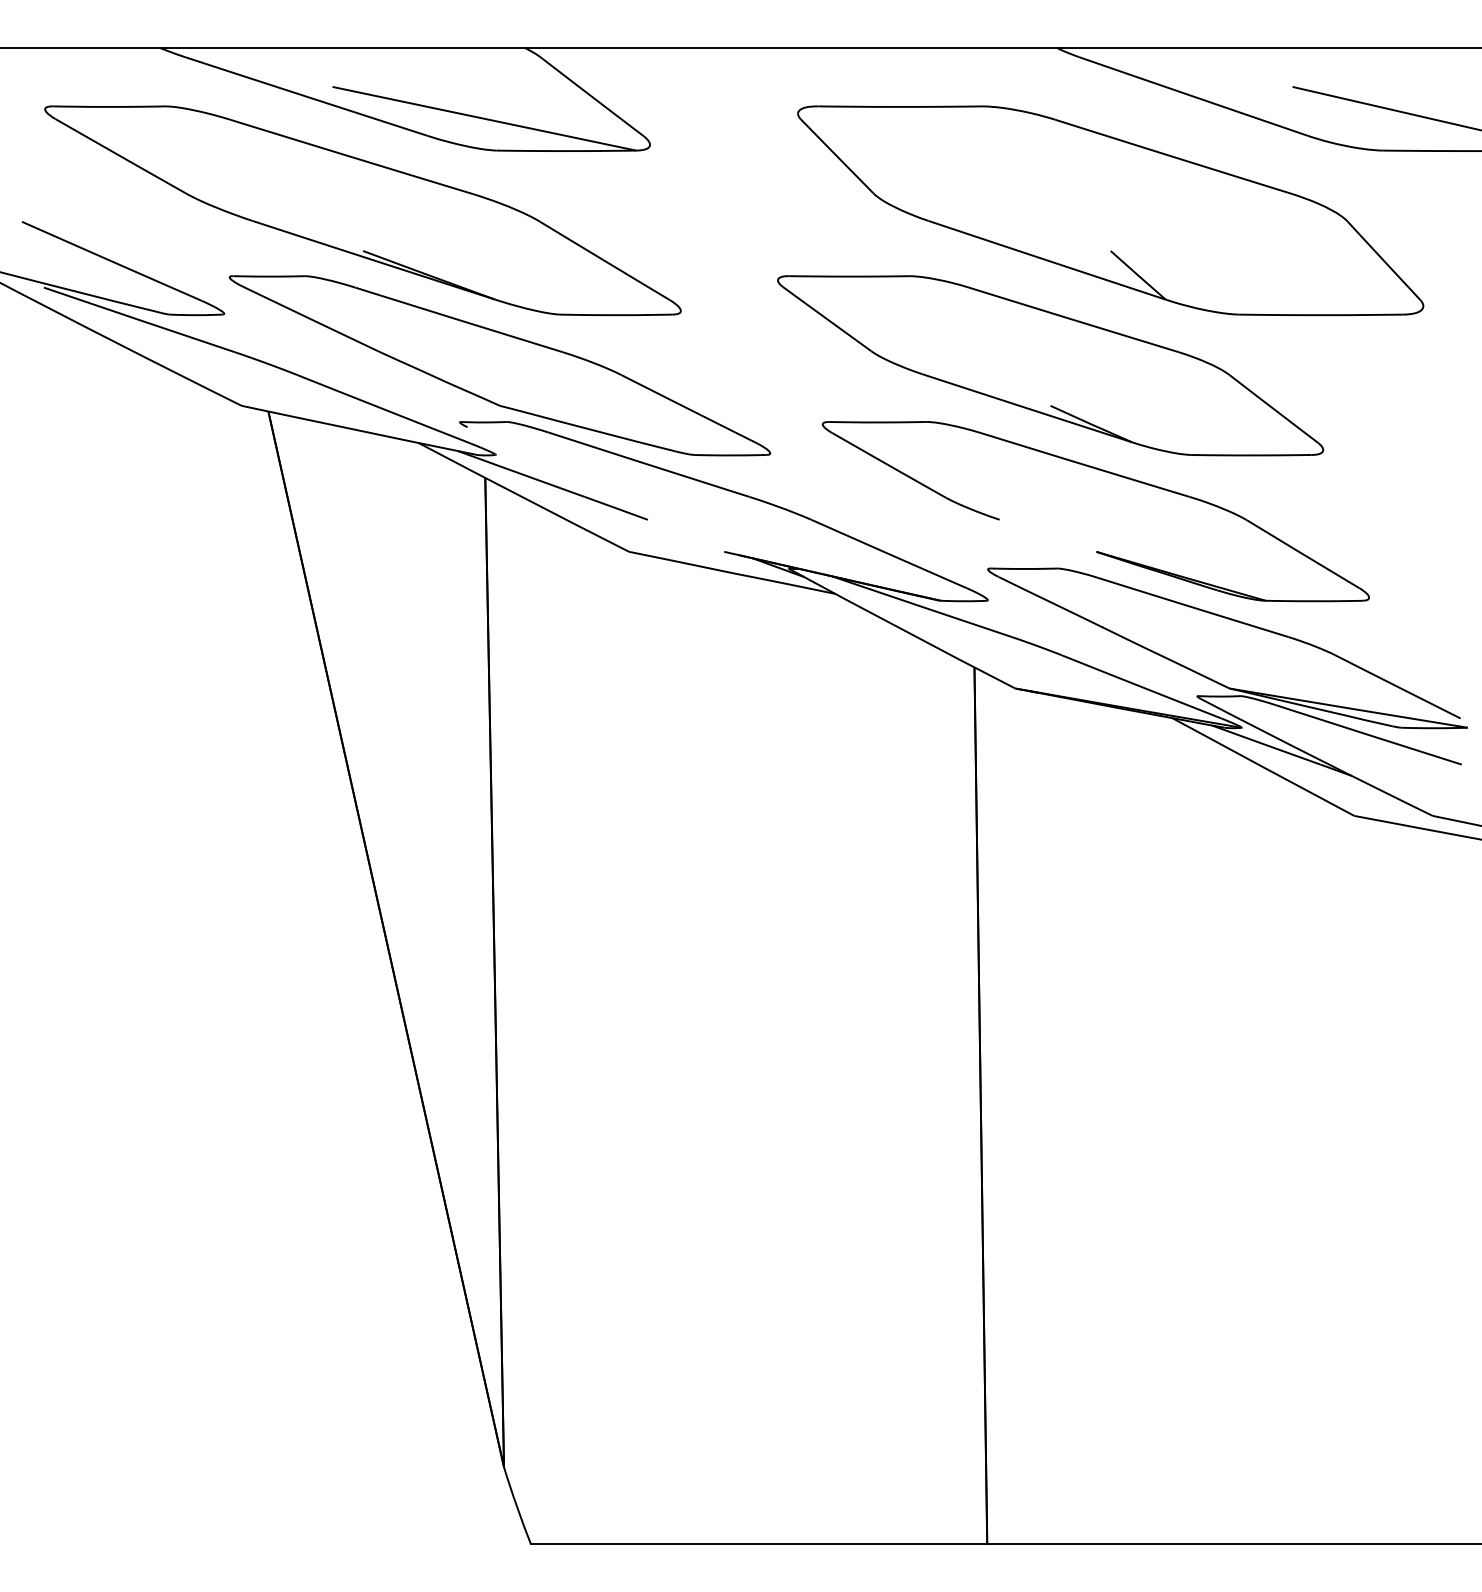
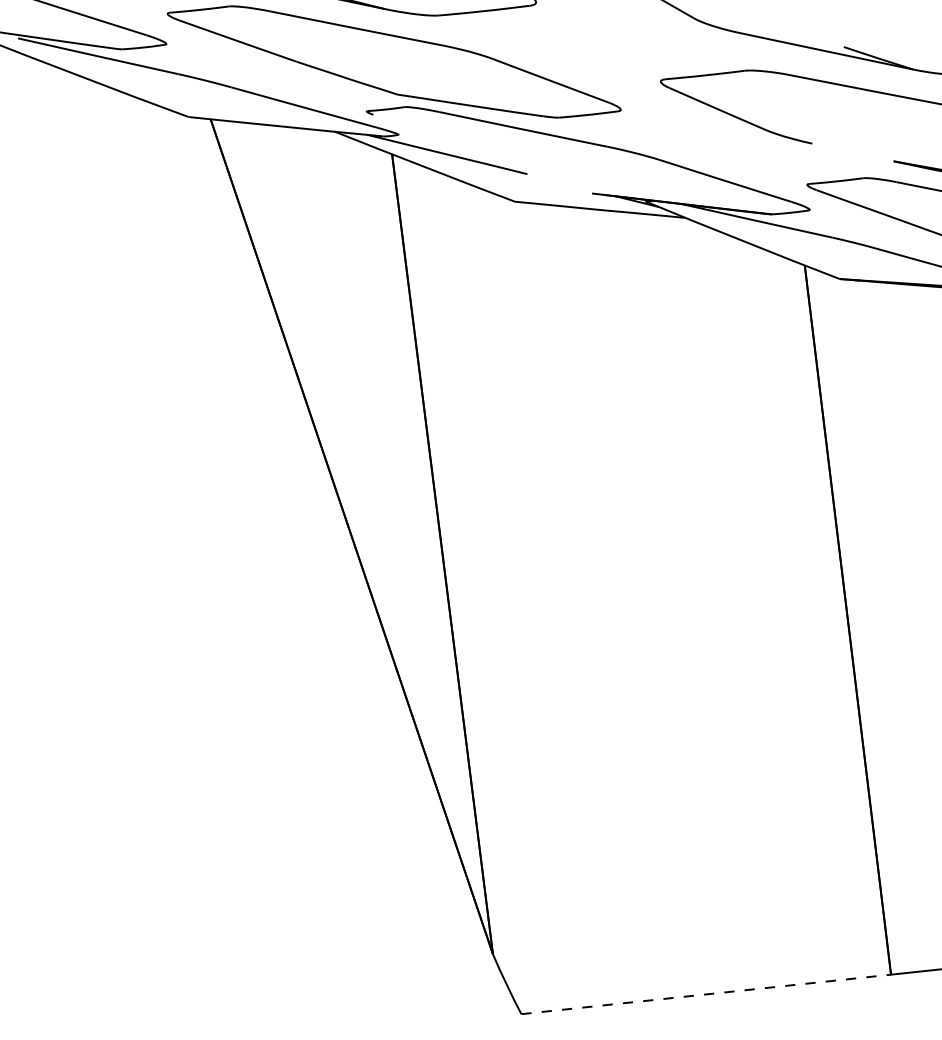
line: (759, 1544) -> (706, 994), solid -> dashed

